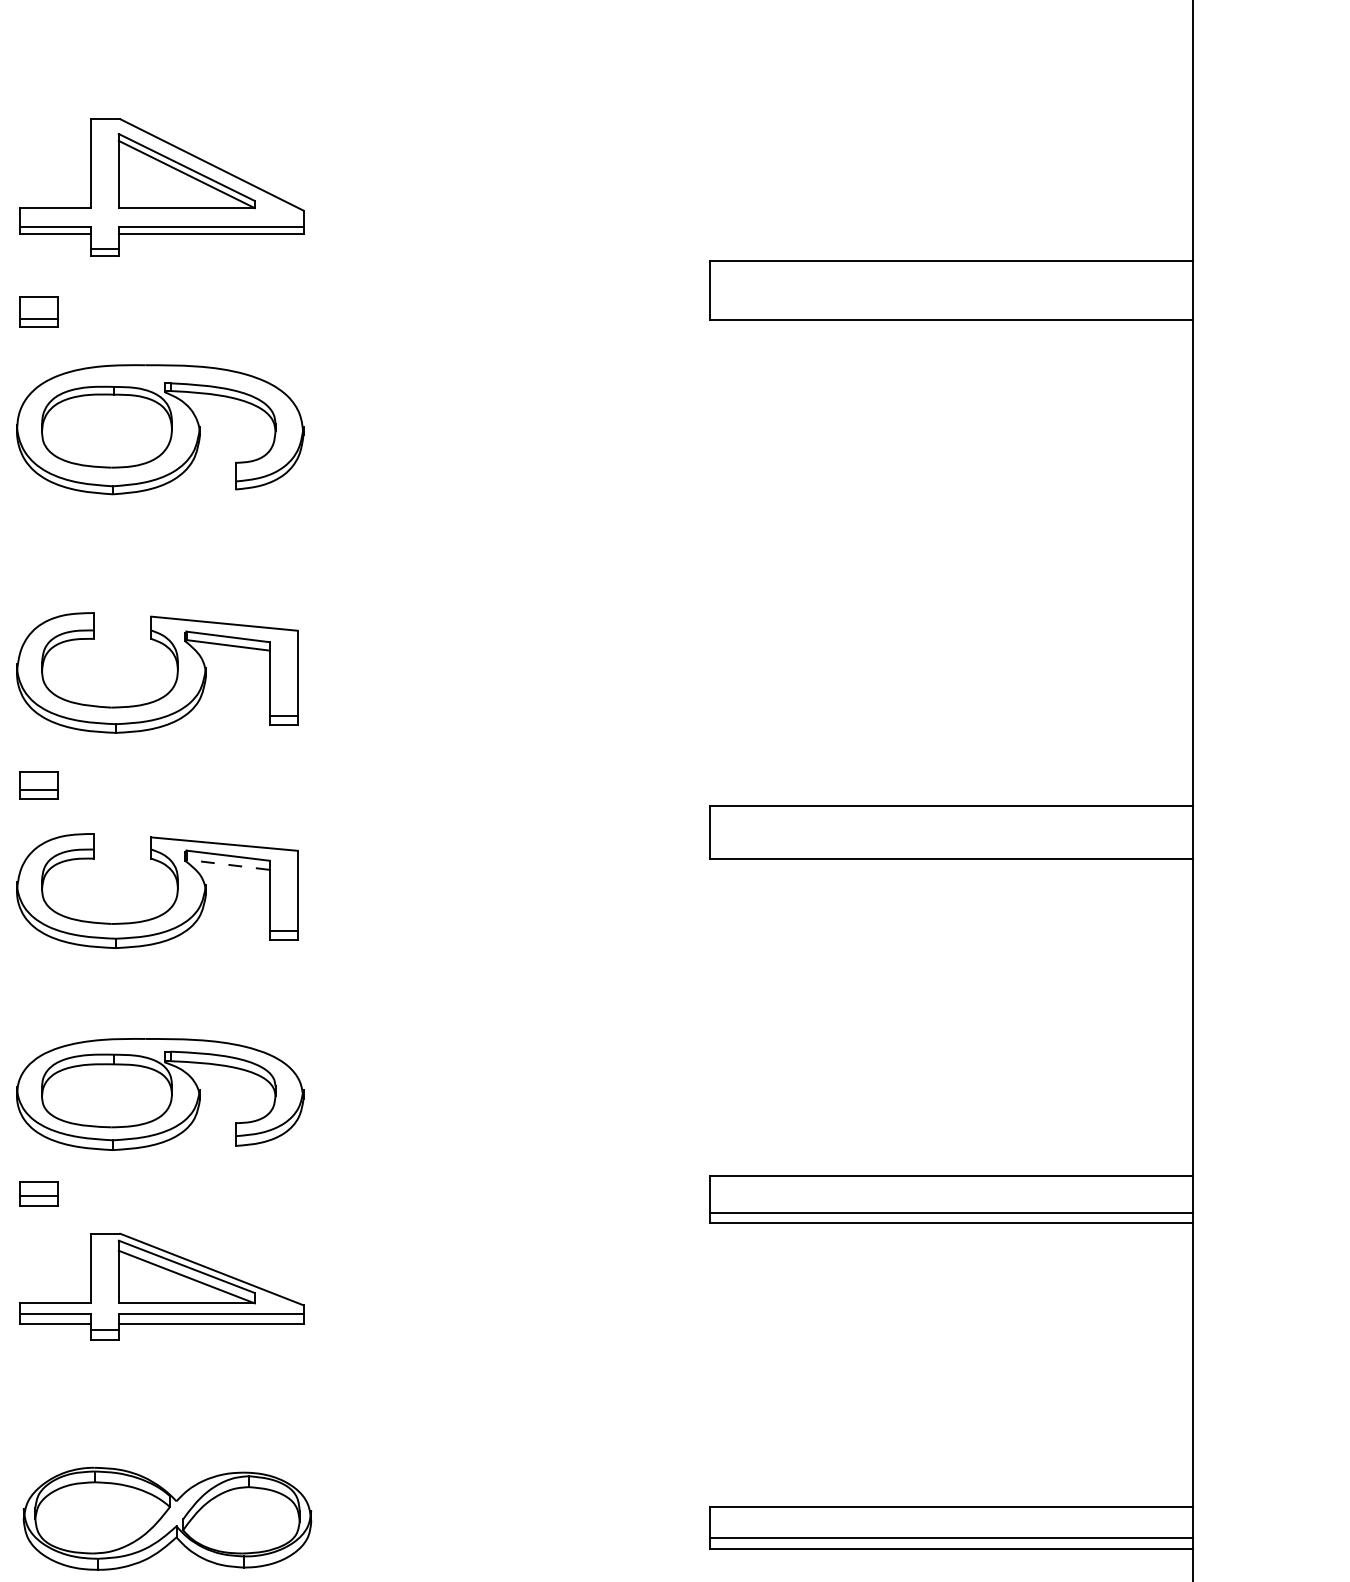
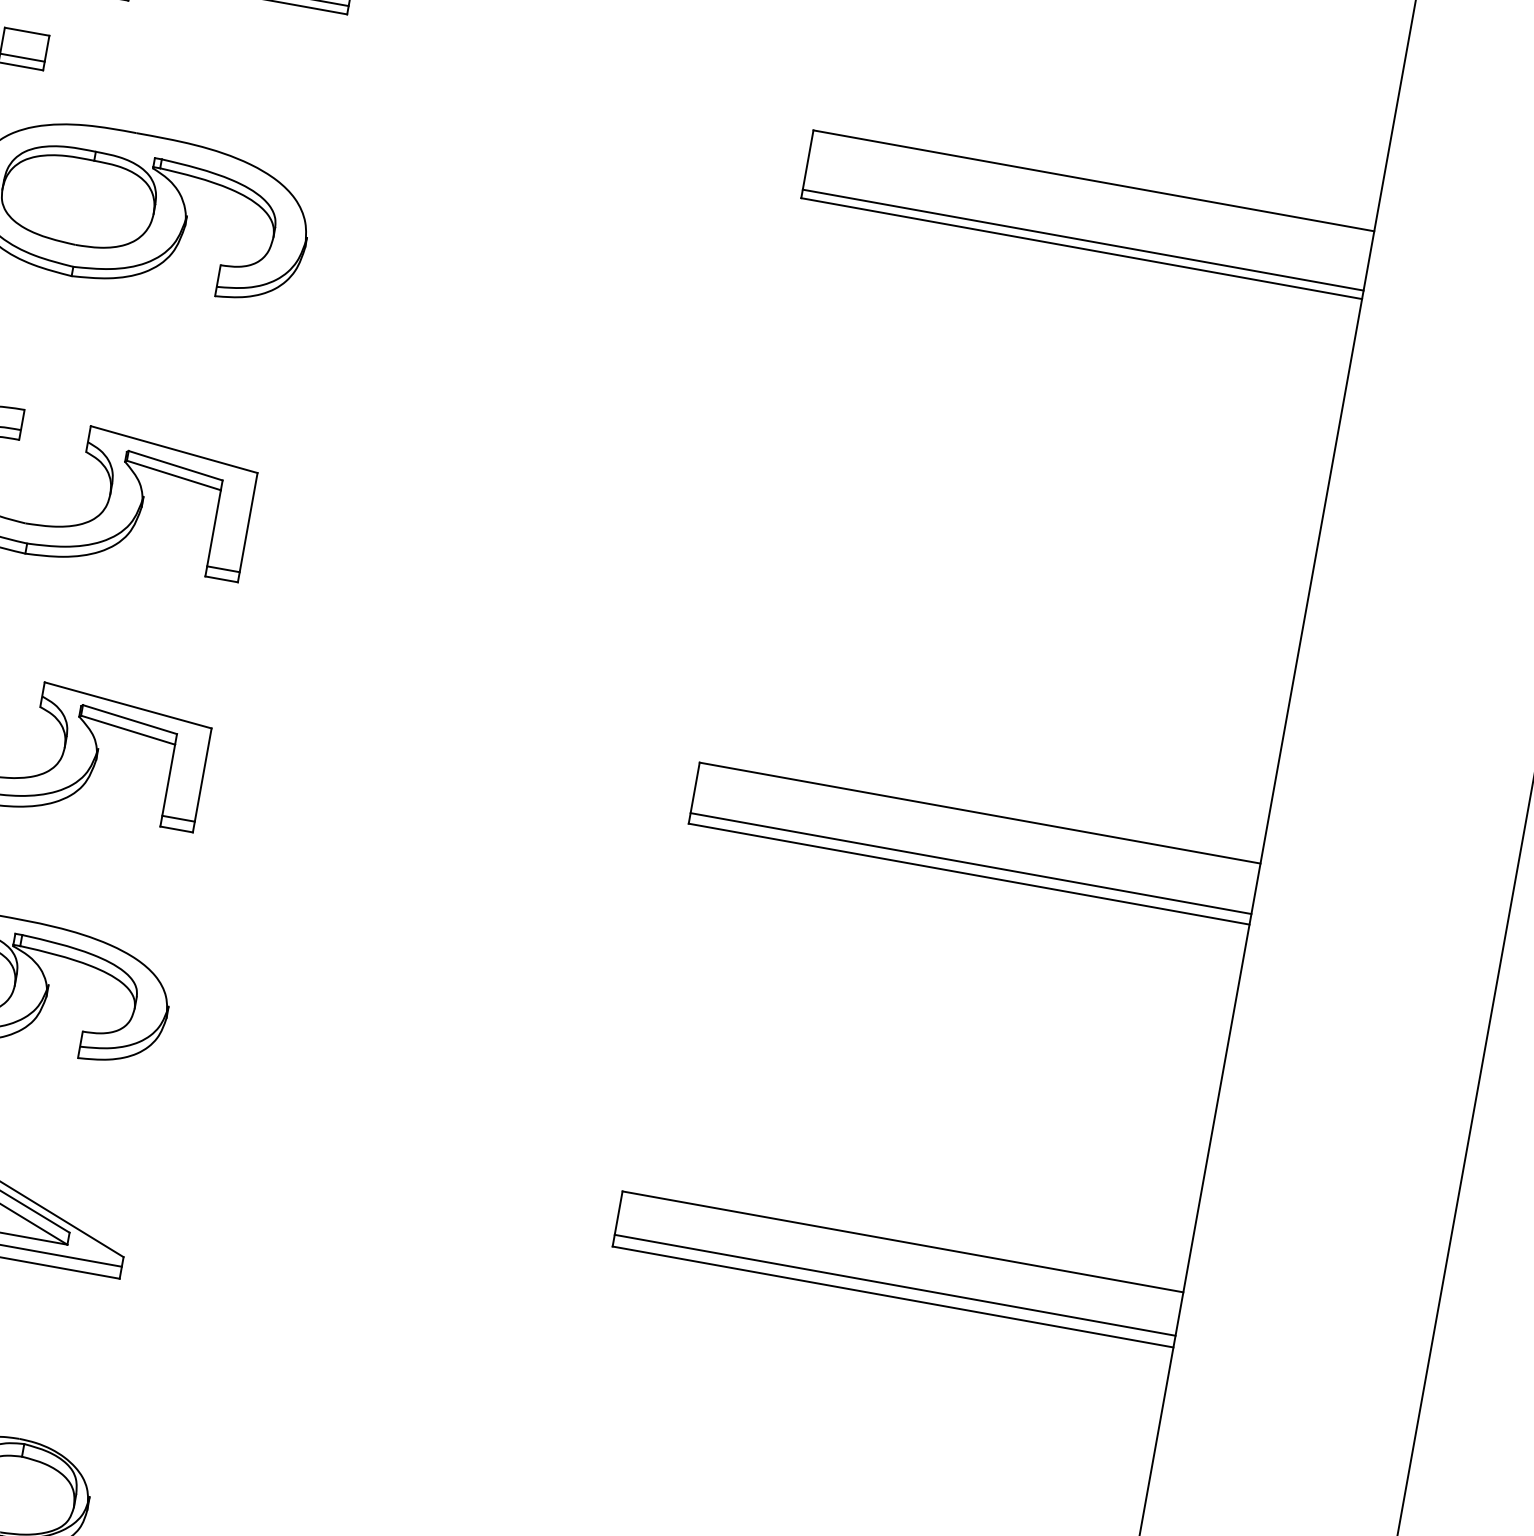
line: (951, 312) -> (1082, 240), added
line: (951, 849) -> (970, 863), added
line: (228, 864) -> (128, 729), dashed -> solid

